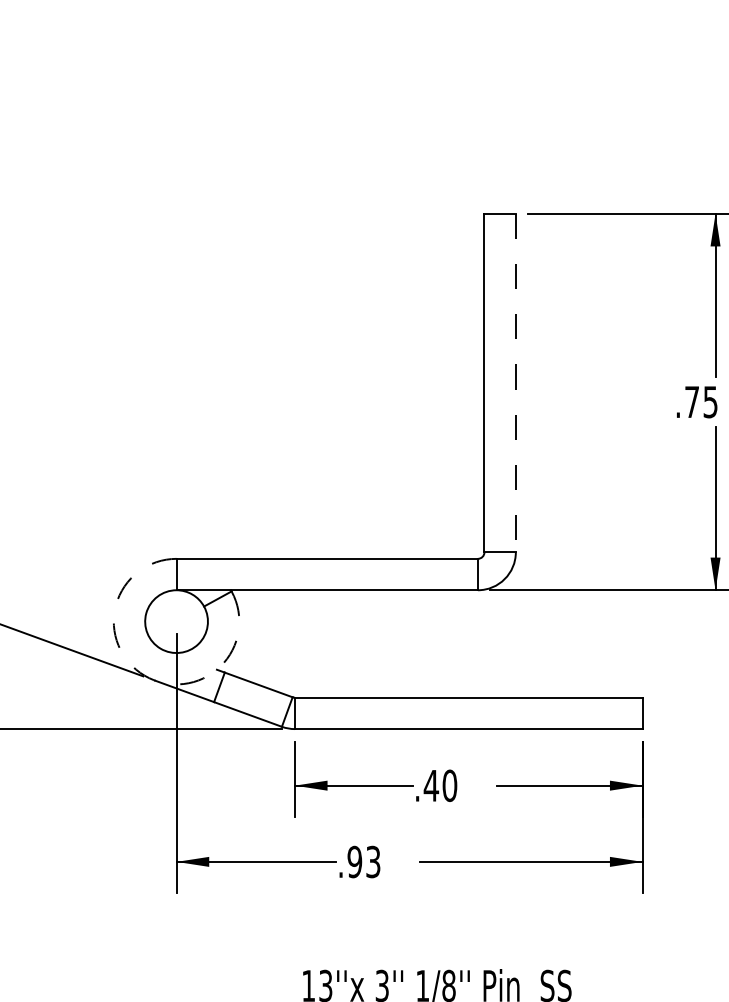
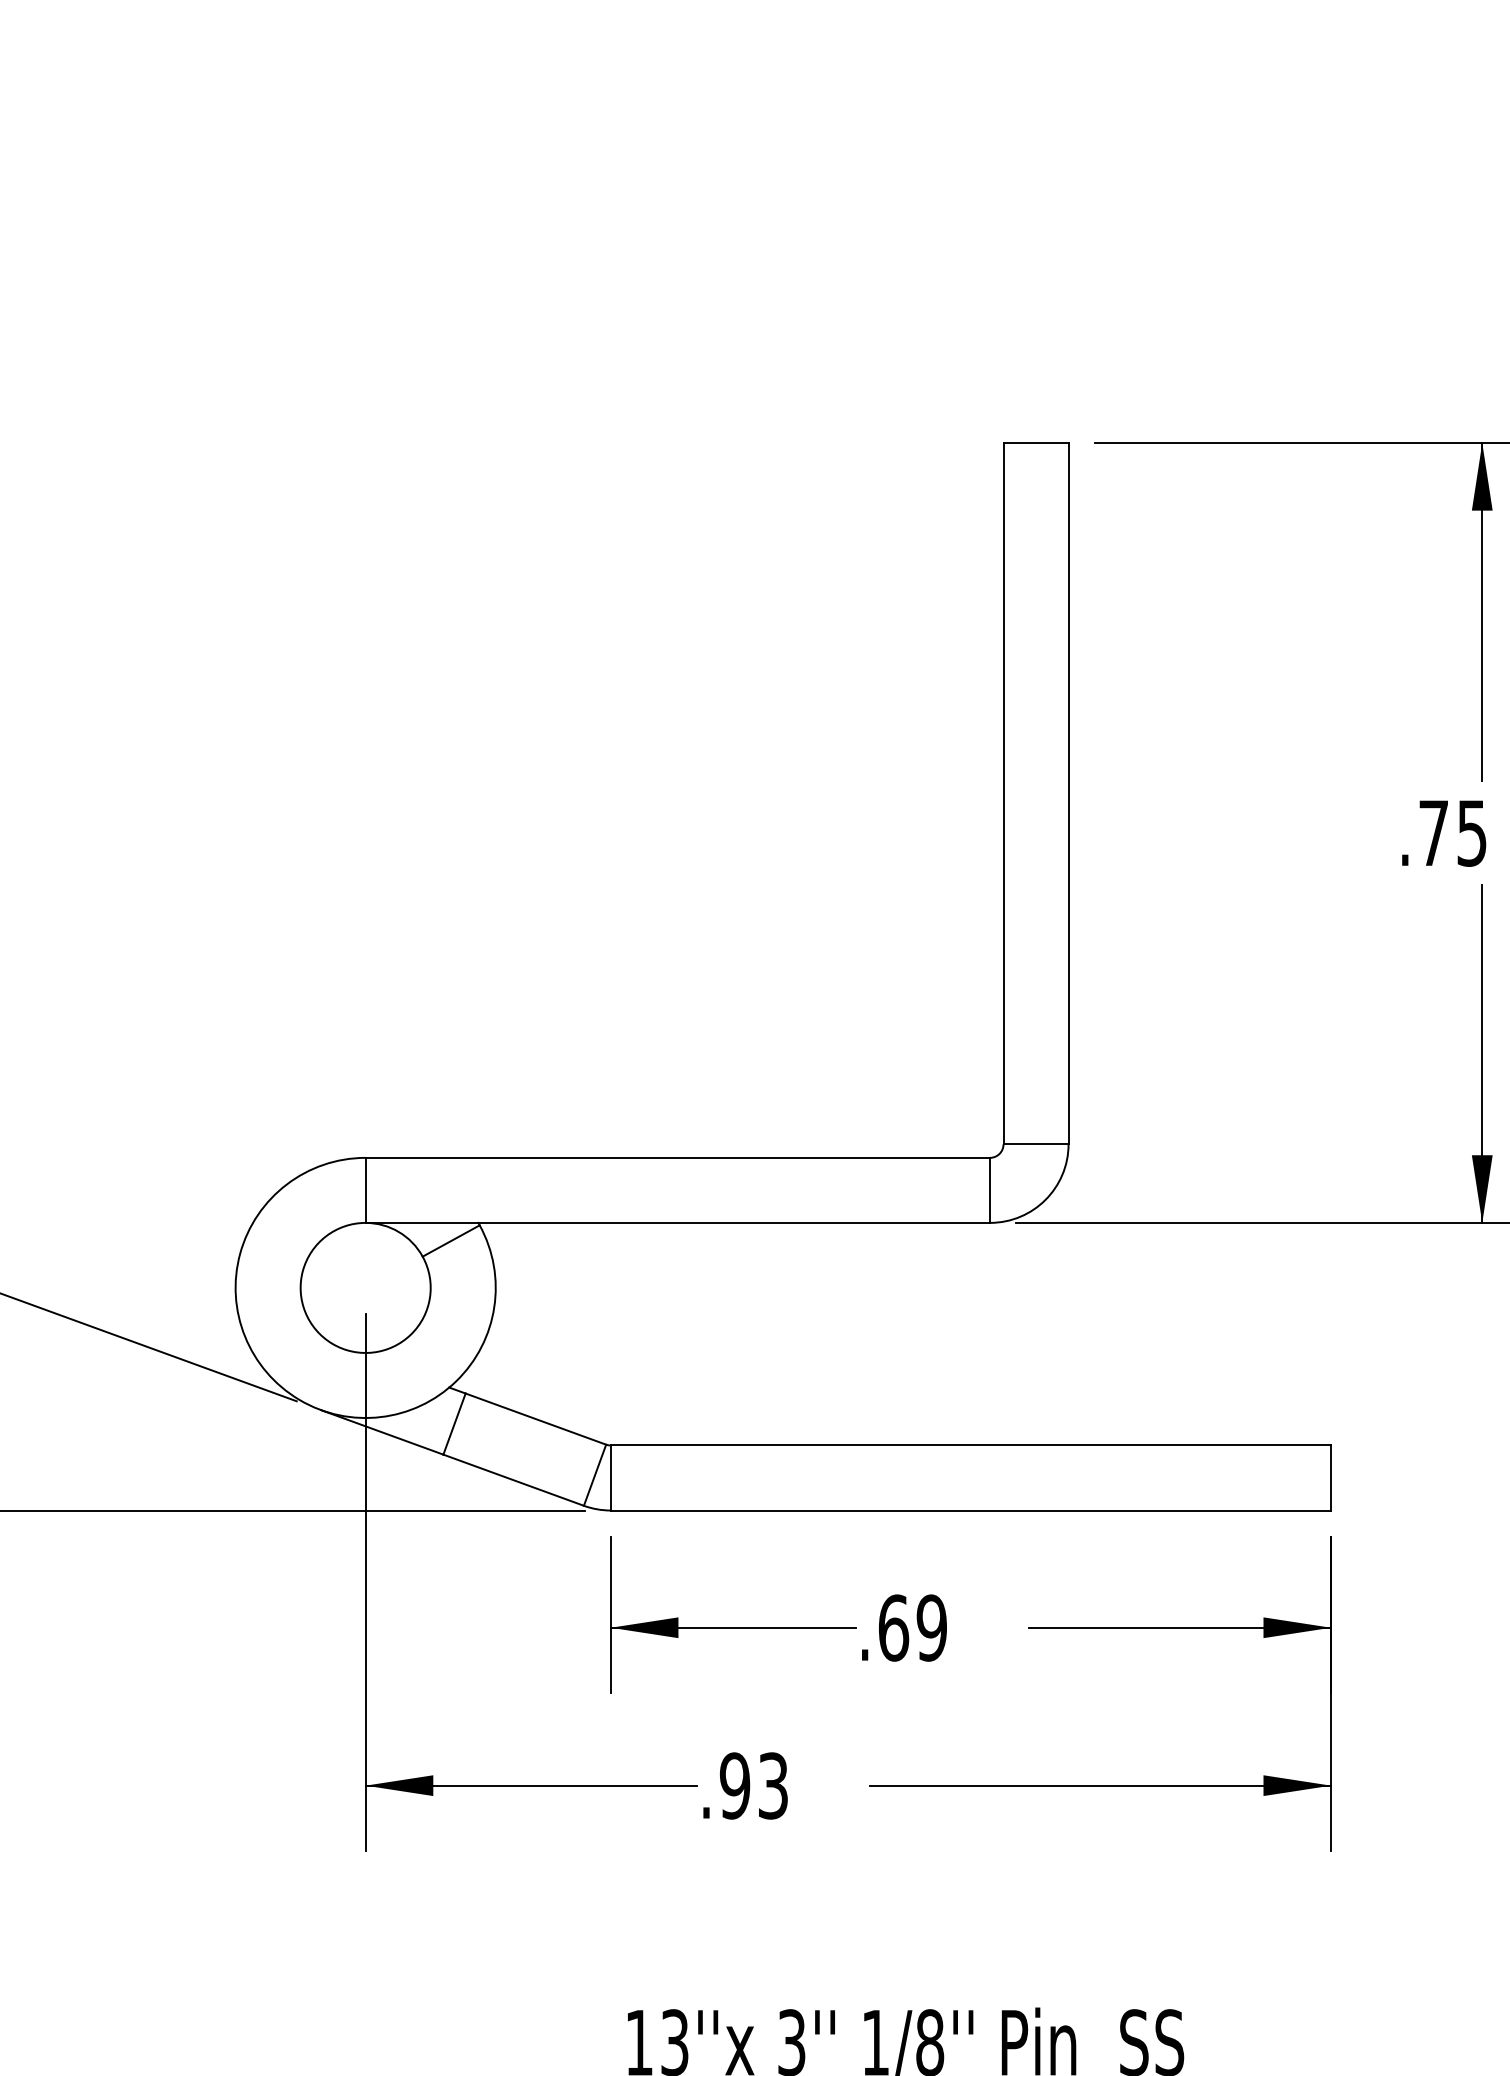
line: (515, 383) -> (1067, 794), dashed -> solid
arc: (144, 675) -> (299, 1399), dashed -> solid
text: (440, 785) -> (912, 1627), .40 -> .69

